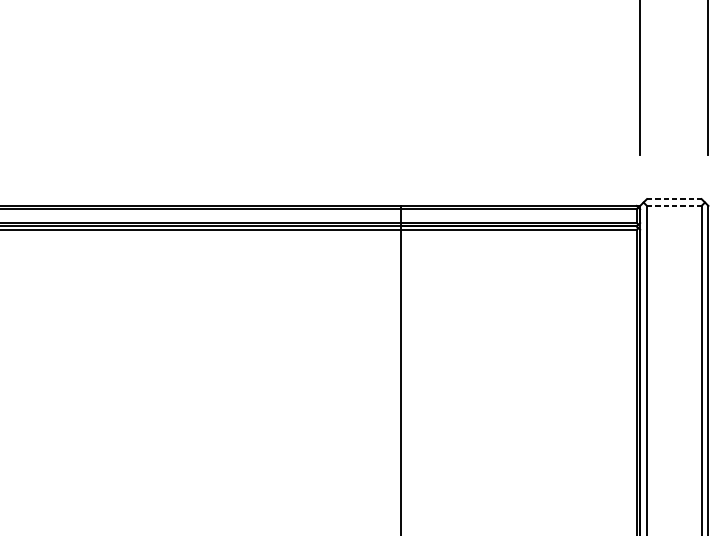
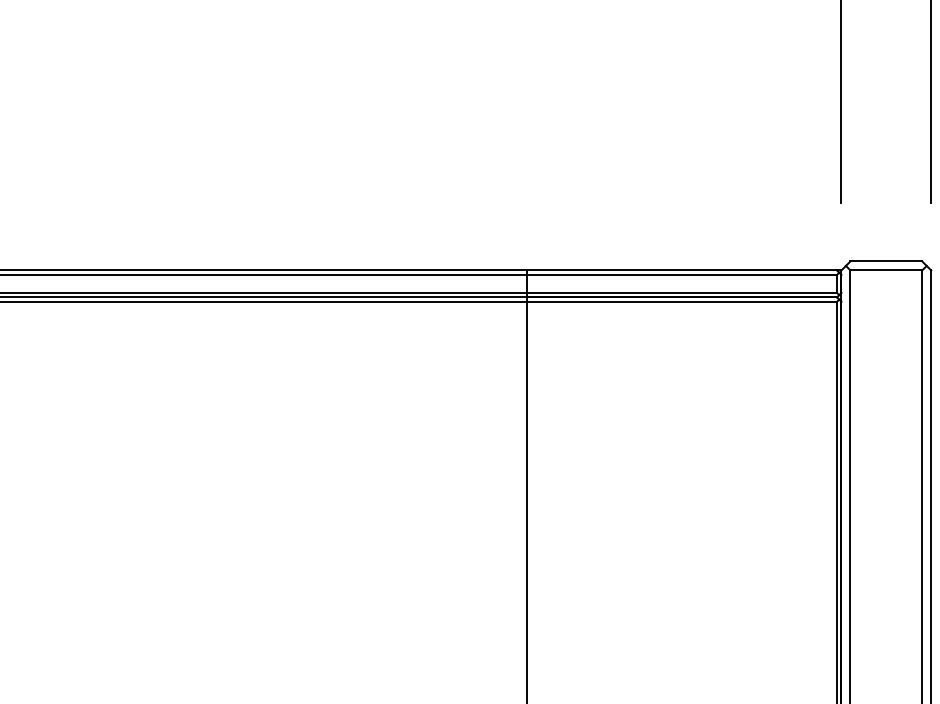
line: (674, 199) -> (886, 261), dashed -> solid
line: (674, 205) -> (886, 270), dashed -> solid

